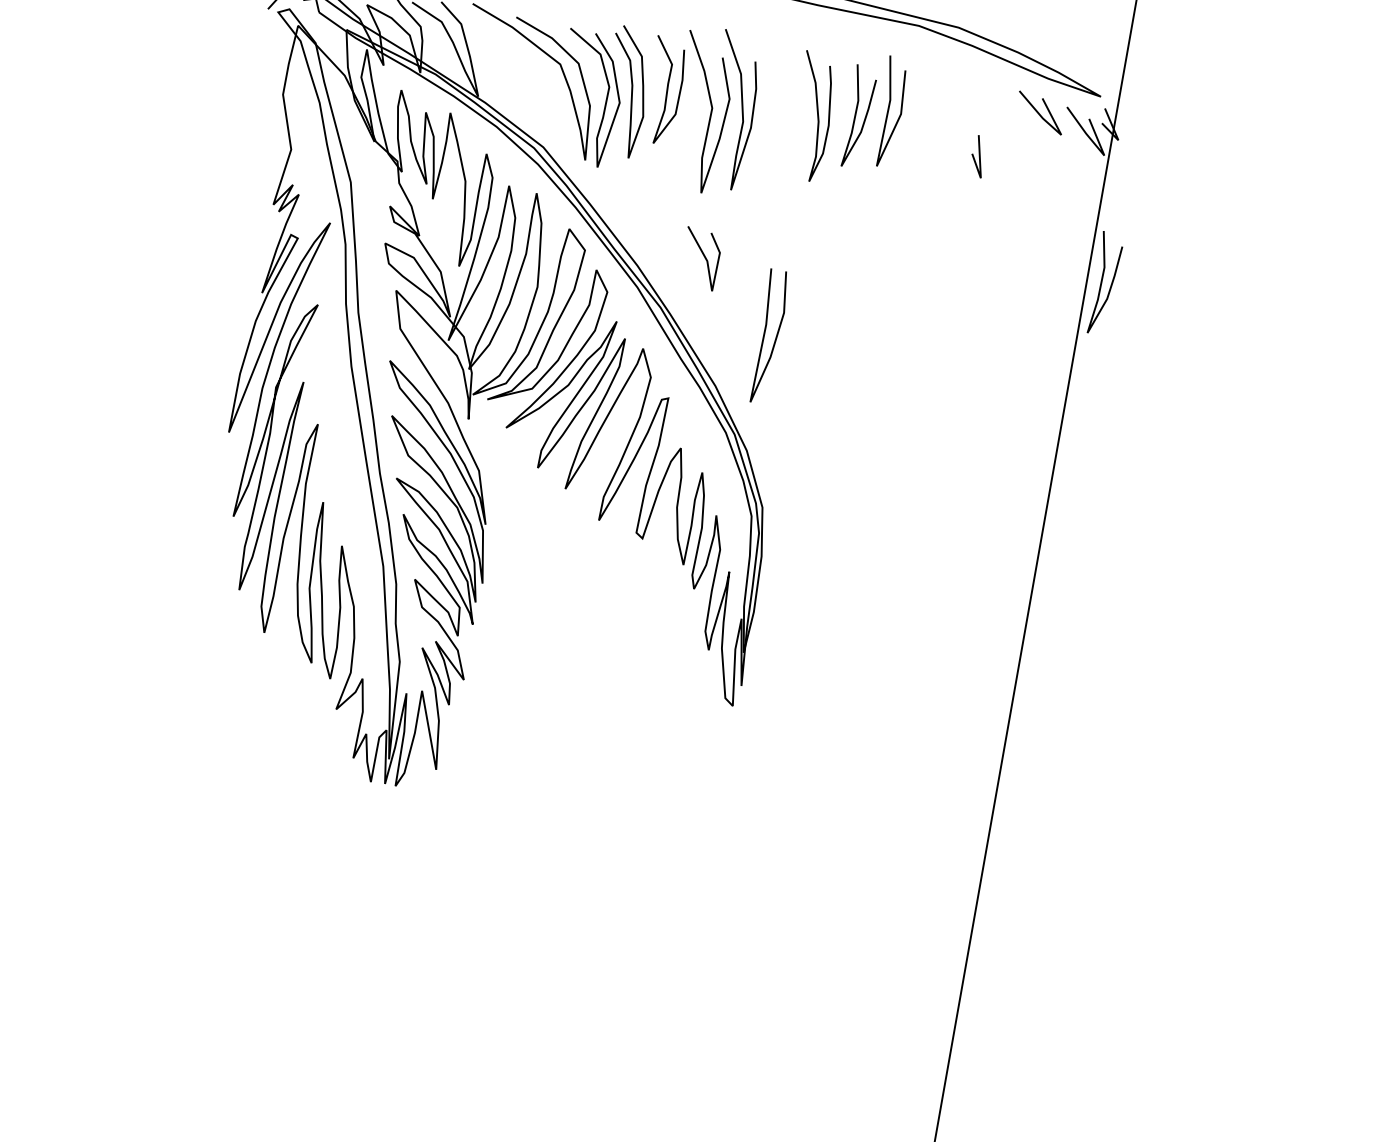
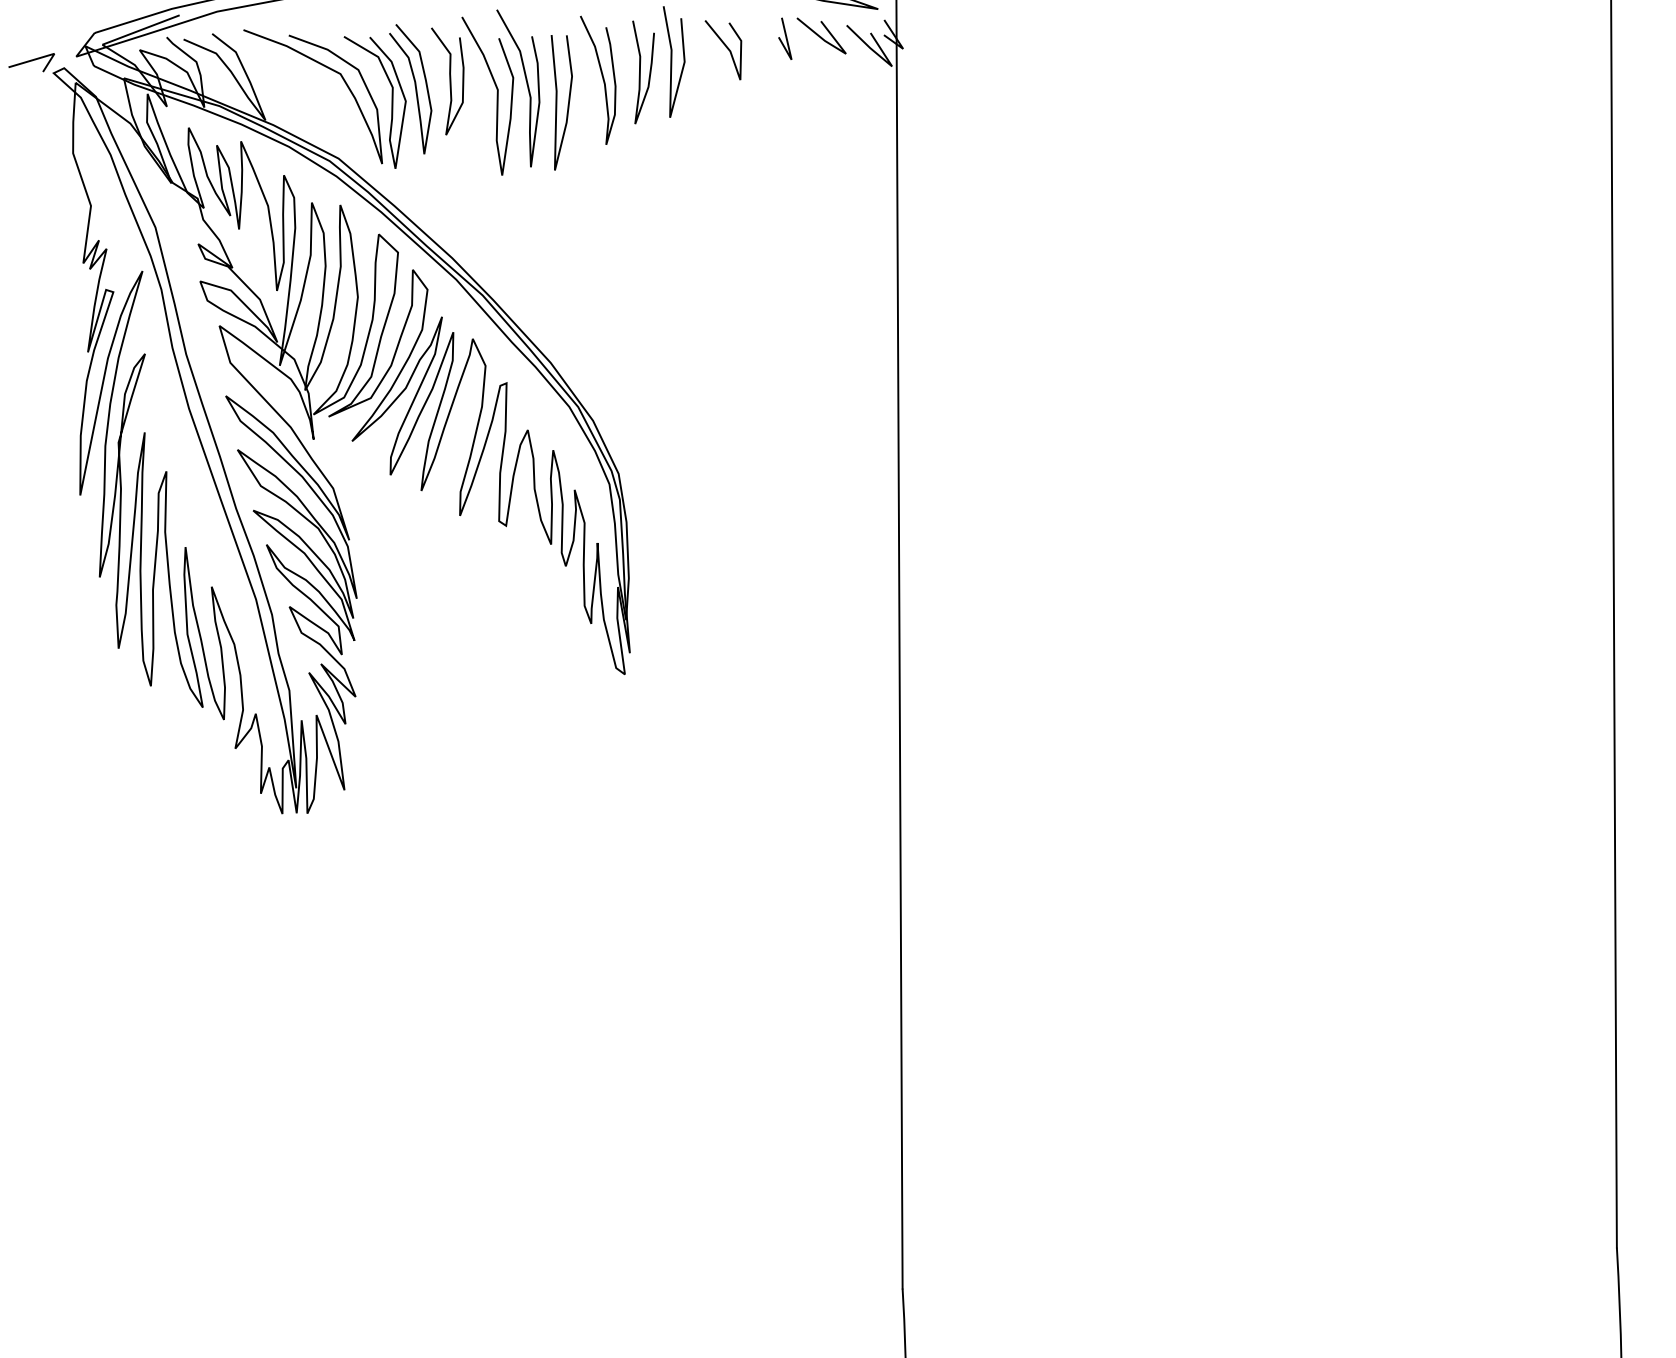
line: (978, 156) -> (785, 38), moved
line: (704, 257) -> (726, 48), moved
curve: (1101, 283) -> (912, 192), removed
curve: (765, 335) -> (557, 102), moved

